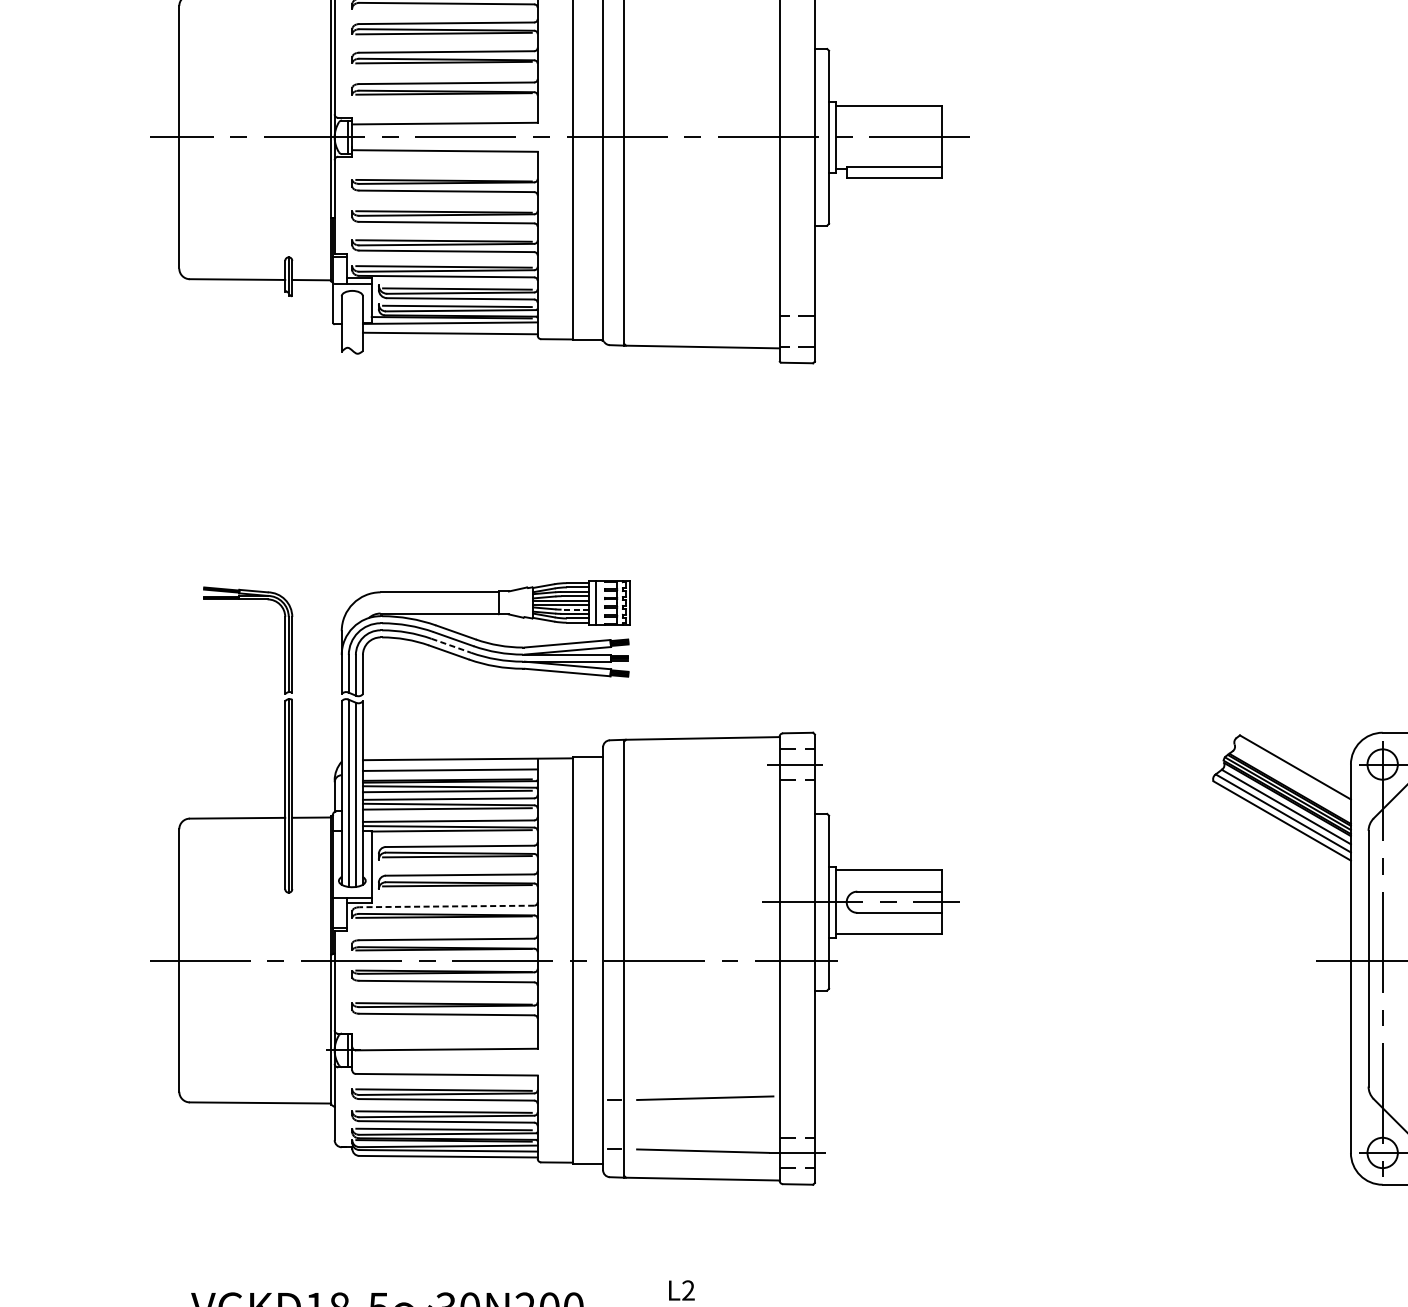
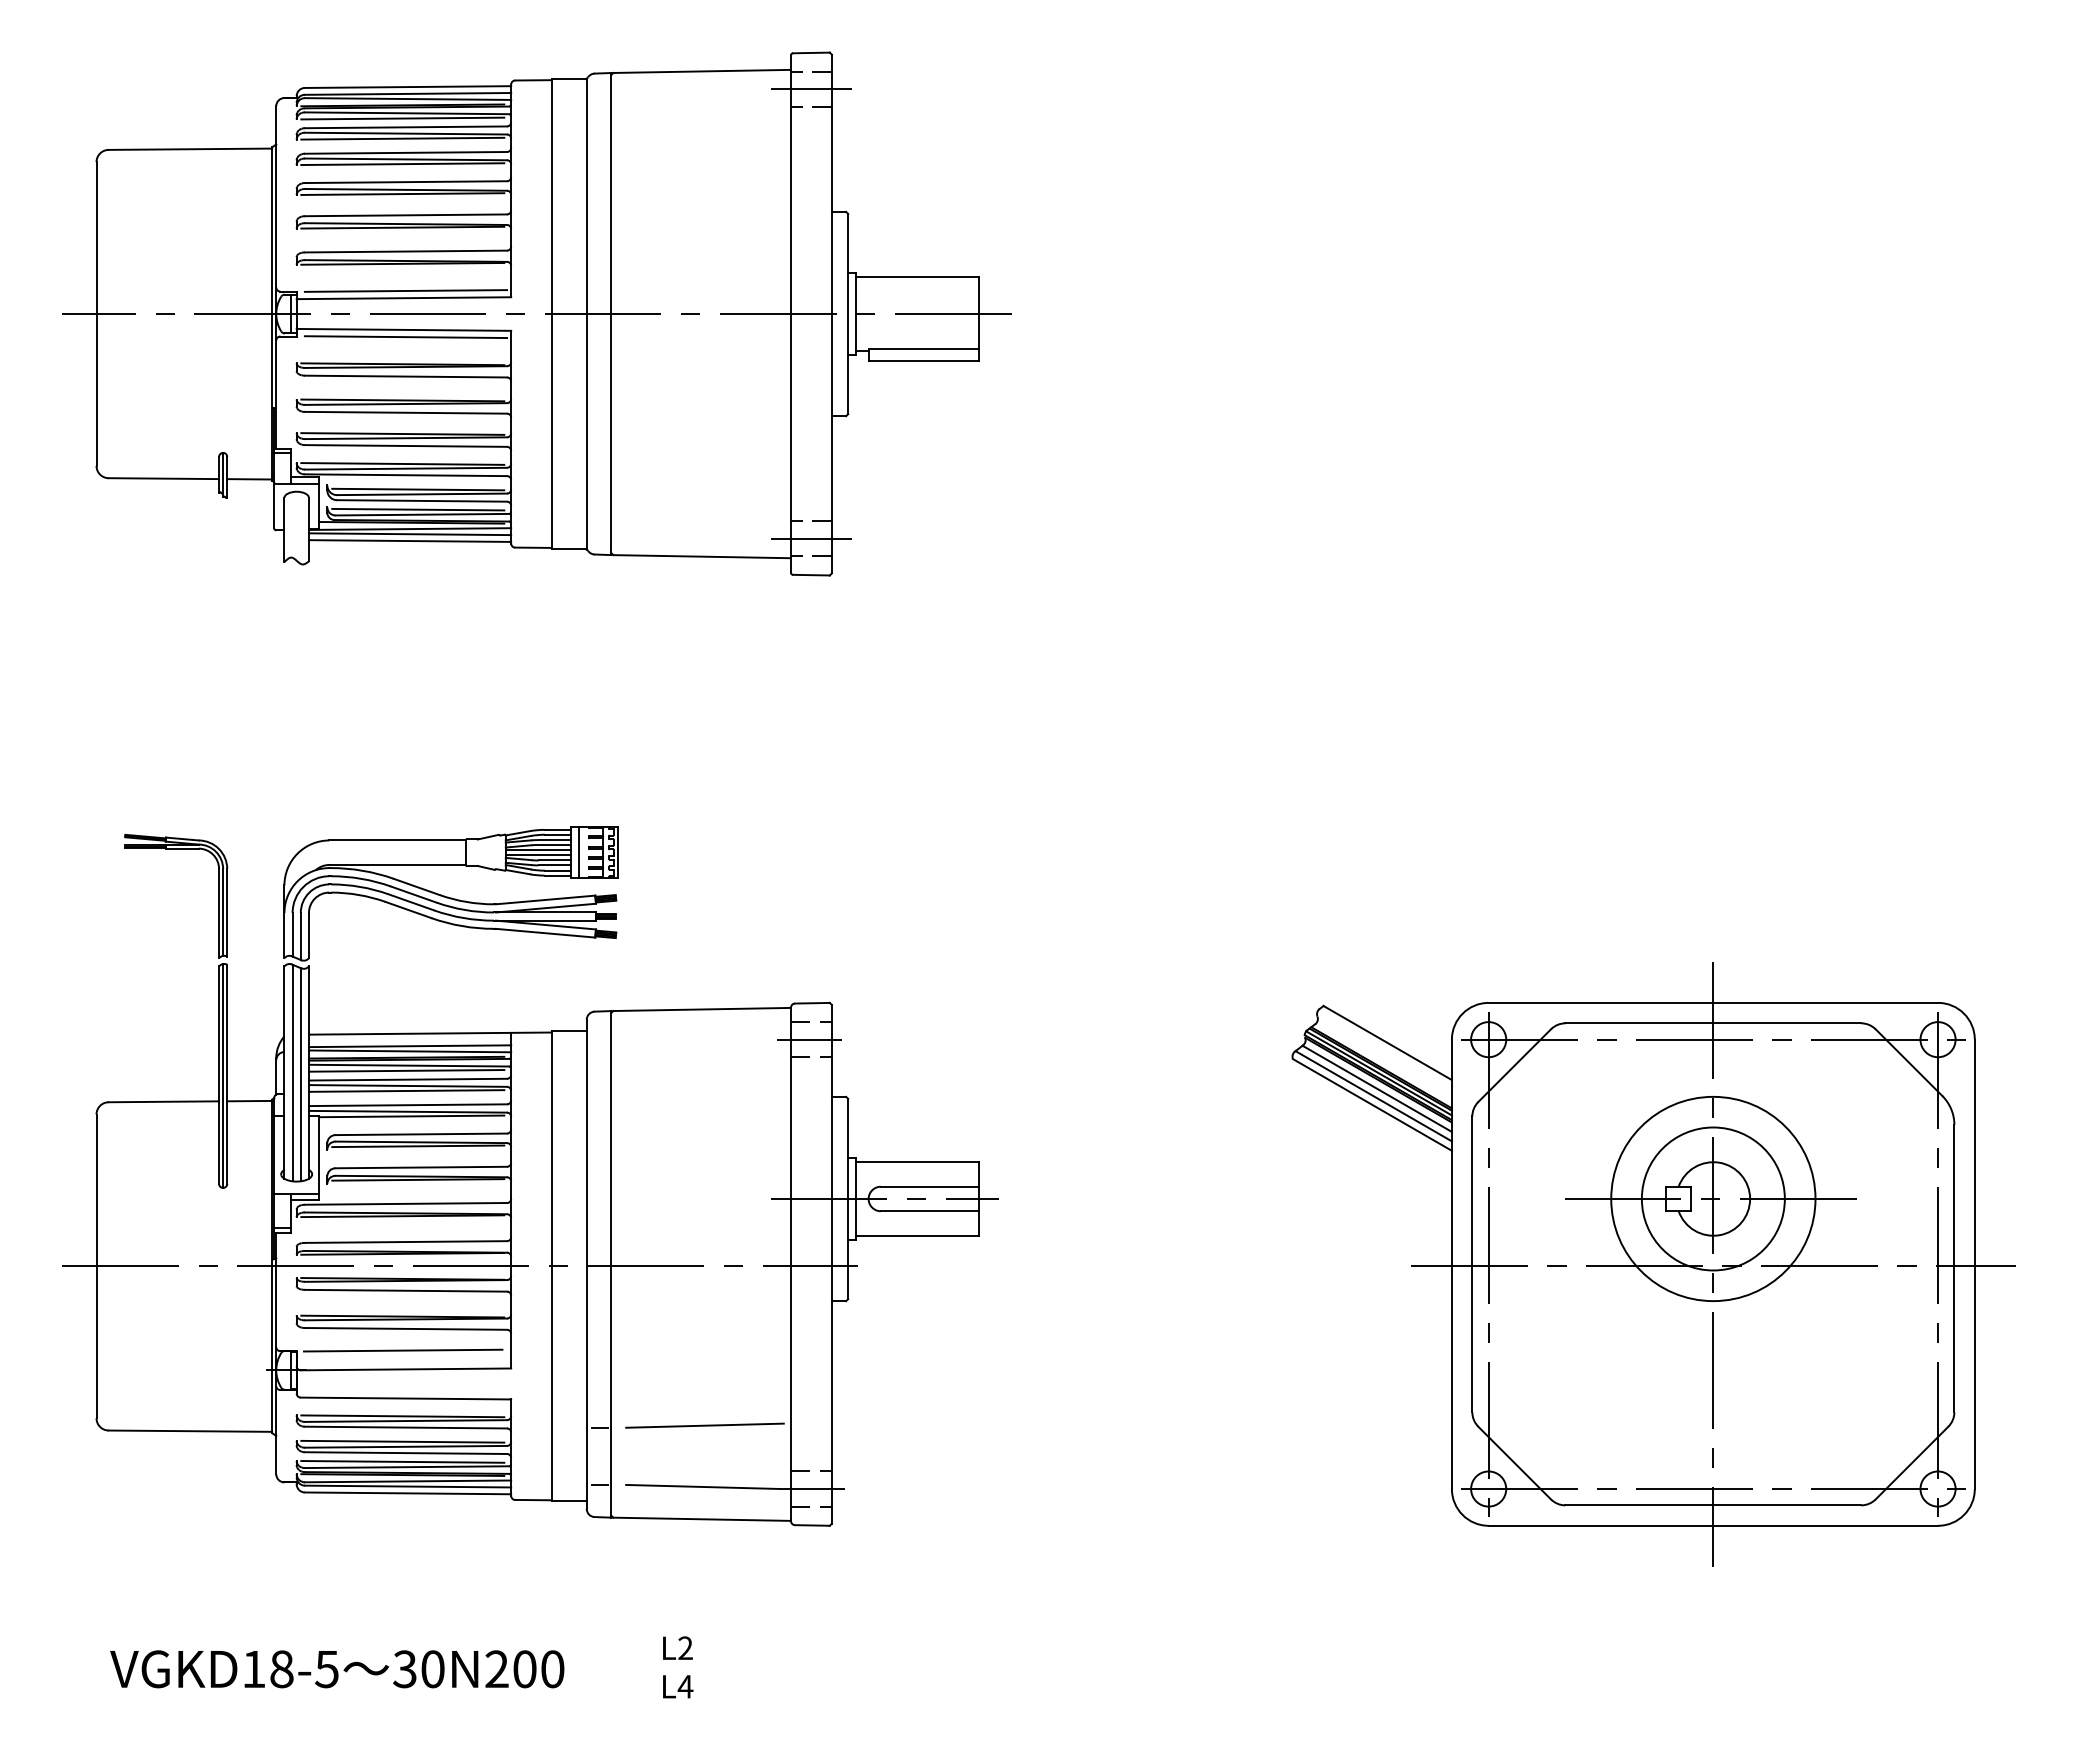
line: (443, 8) -> (402, 164), added
line: (446, 116) -> (405, 290), added
line: (446, 157) -> (405, 337), added
line: (449, 327) -> (409, 534), added
line: (797, 331) -> (811, 538), added
line: (575, 609) -> (554, 860), dashed -> solid
line: (451, 645) -> (411, 902), dashed -> solid
line: (449, 774) -> (409, 1051), added
line: (446, 906) -> (405, 1203), dashed -> solid
line: (443, 1033) -> (402, 1350), added

